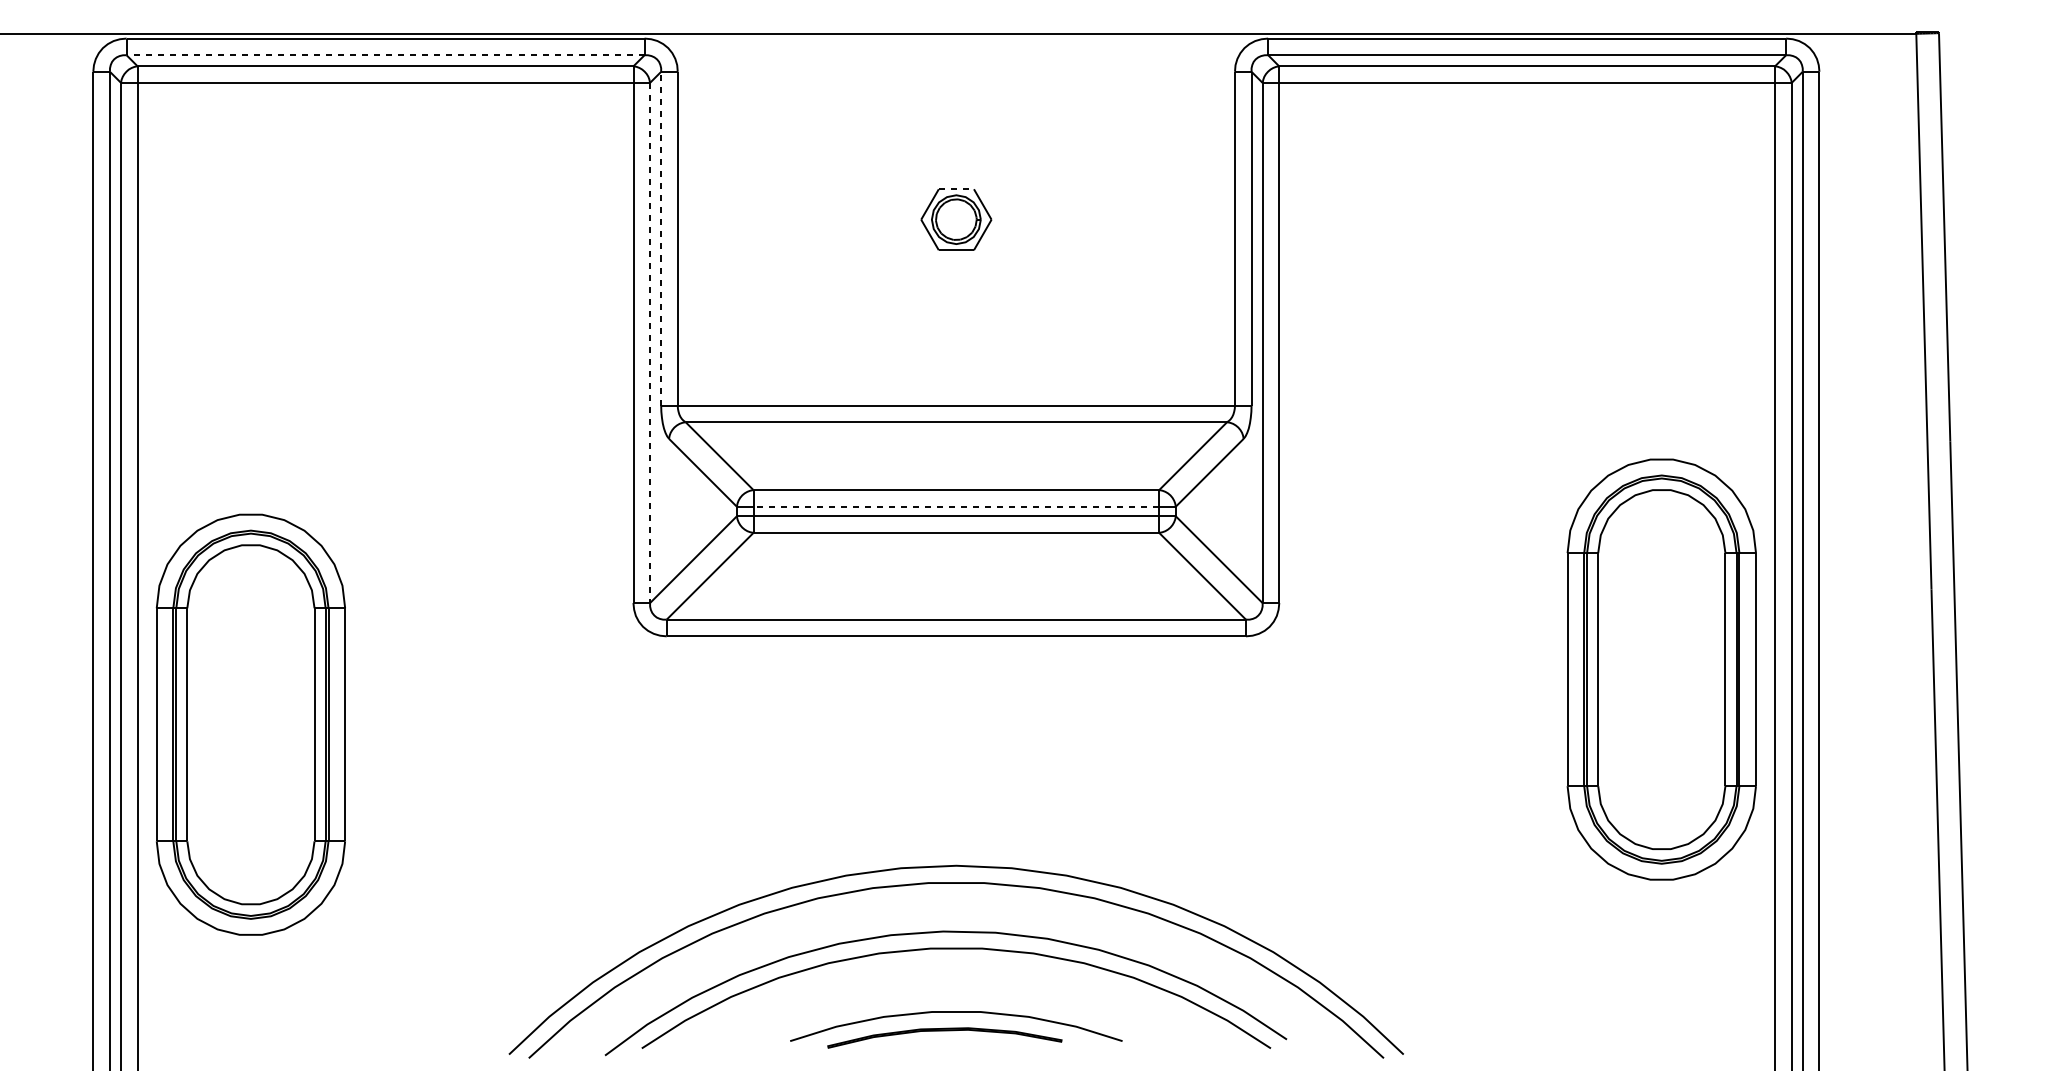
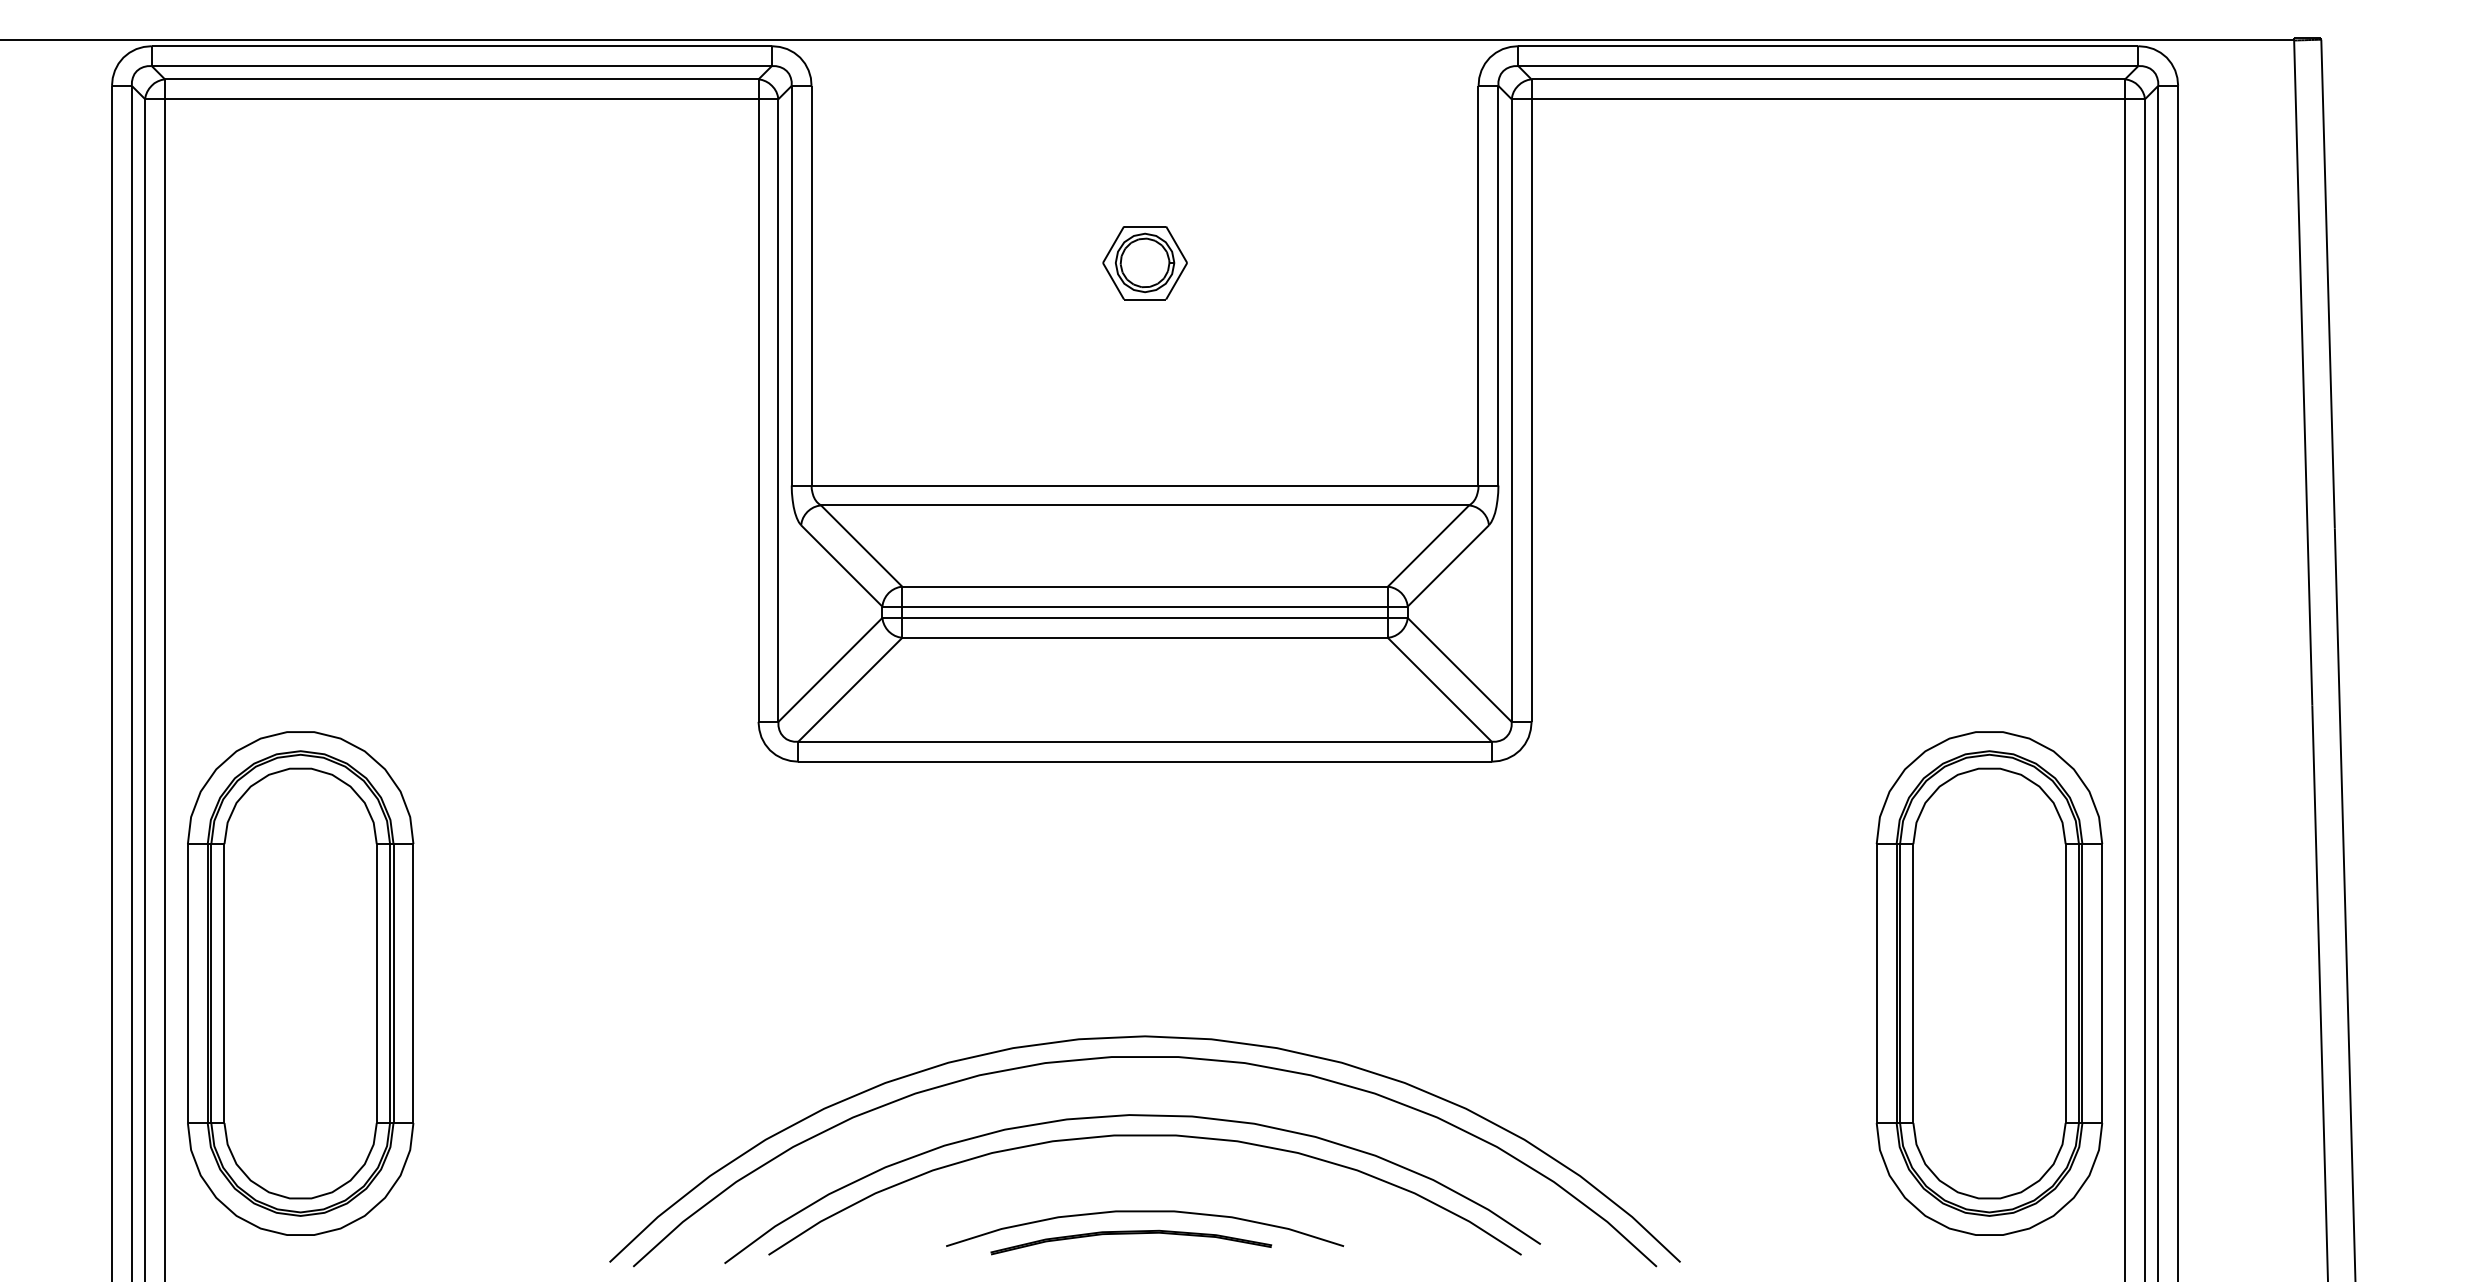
line: (385, 55) -> (461, 66), dashed -> solid
line: (956, 189) -> (1145, 226), dashed -> solid
line: (661, 238) -> (791, 285), dashed -> solid
line: (650, 343) -> (778, 411), dashed -> solid
line: (956, 506) -> (1145, 606), dashed -> solid
part: (1661, 669) -> (1989, 983), moved
part: (250, 724) -> (300, 983), moved

